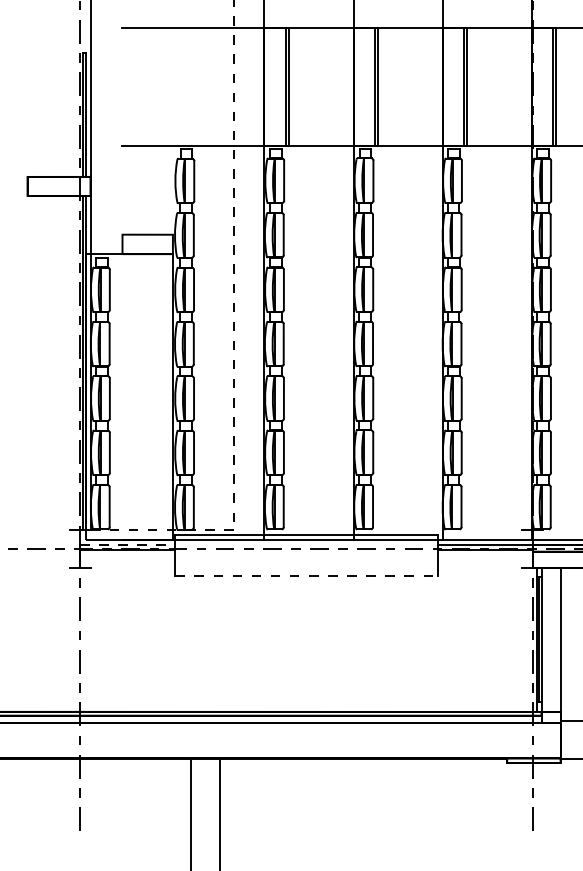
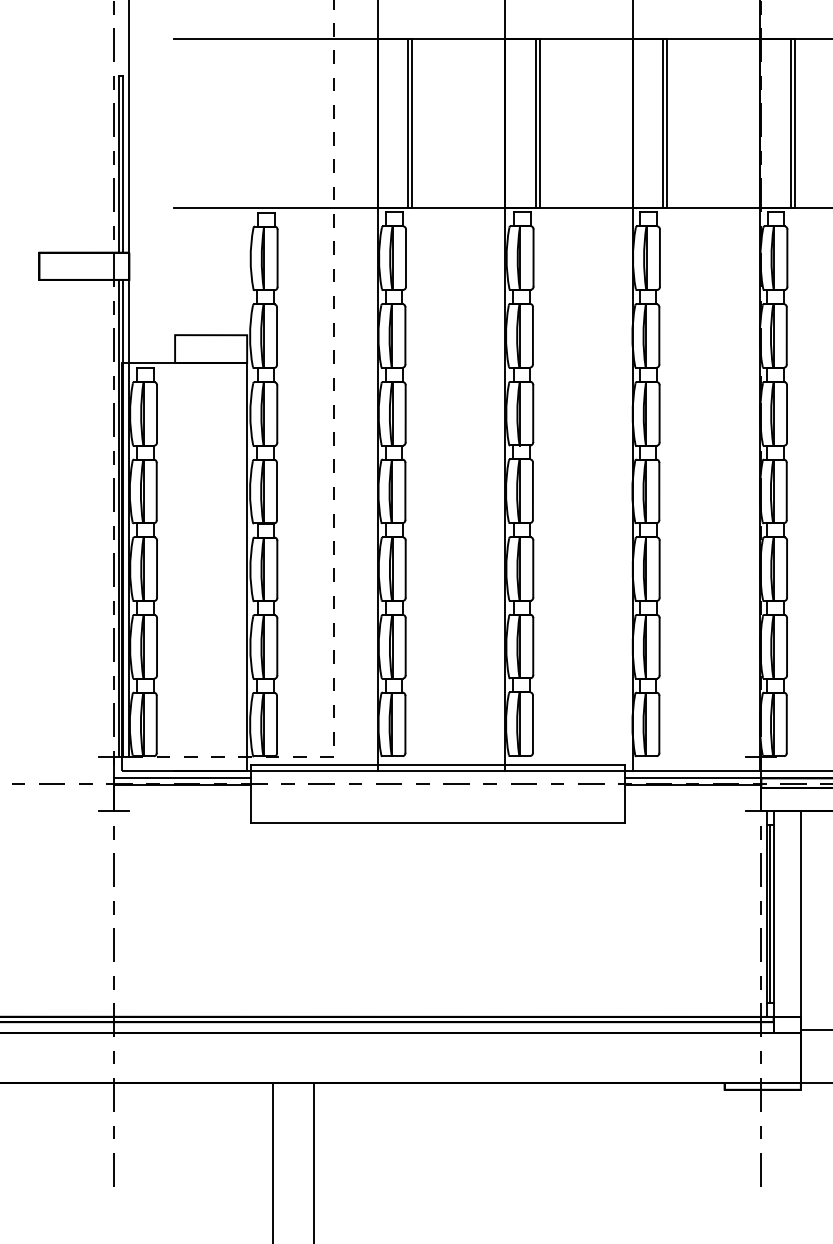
line: (127, 544) -> (182, 777), dashed -> solid
line: (306, 575) -> (437, 821), dashed -> solid

